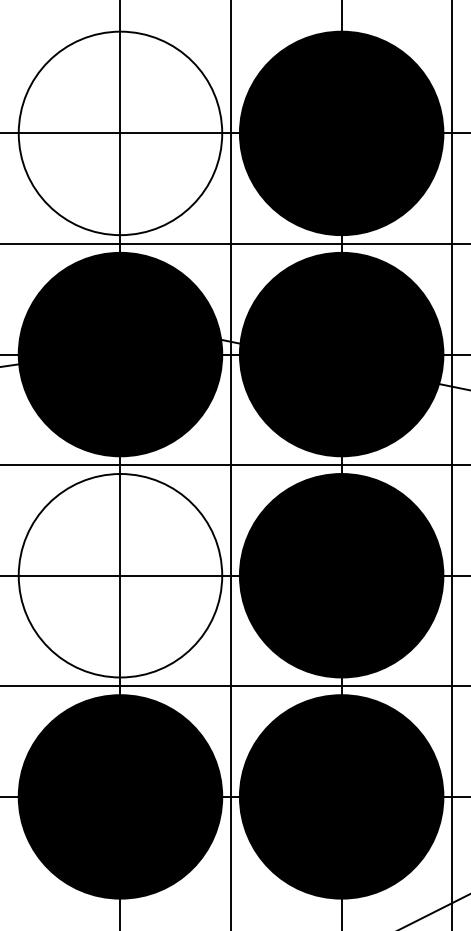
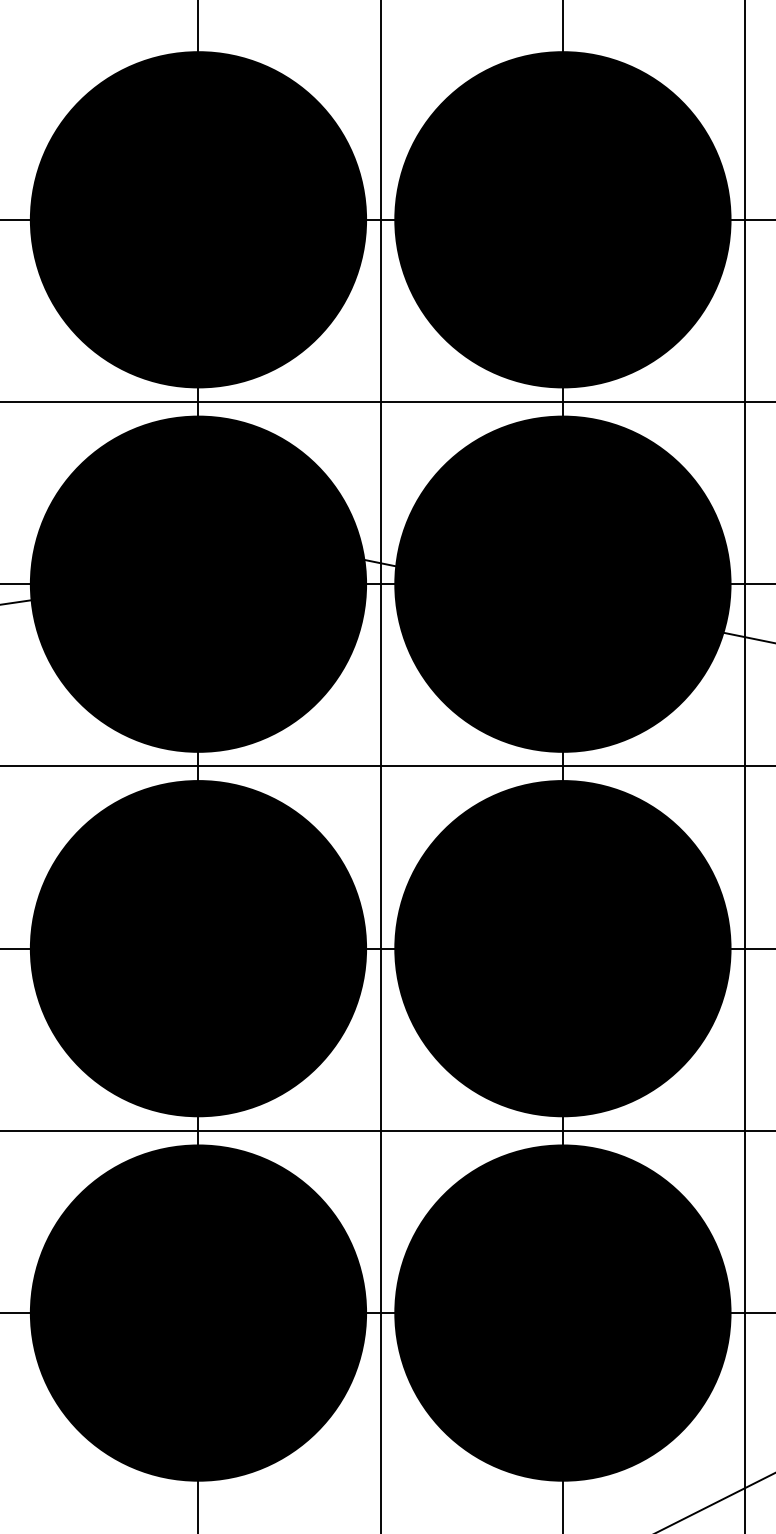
fill: (120, 133) -> (198, 219), added
fill: (120, 575) -> (198, 948), added

